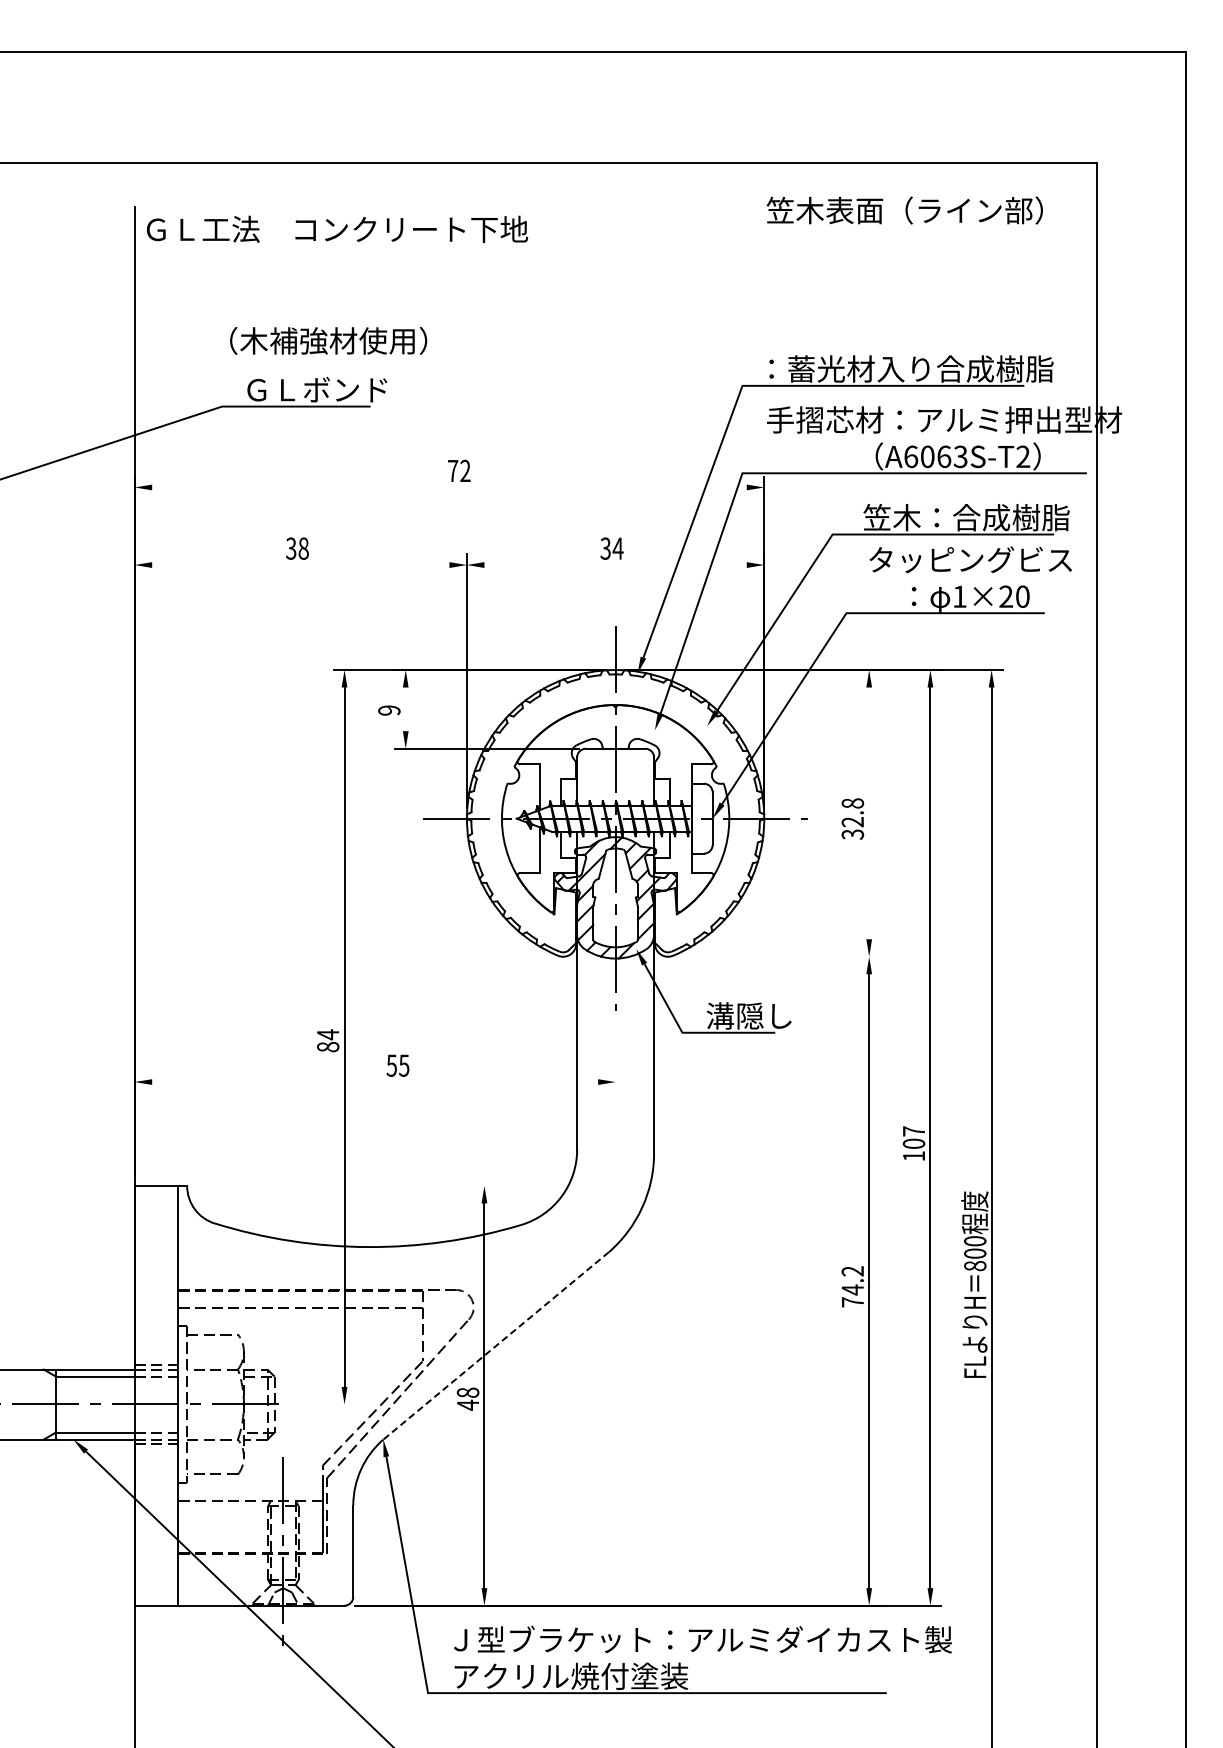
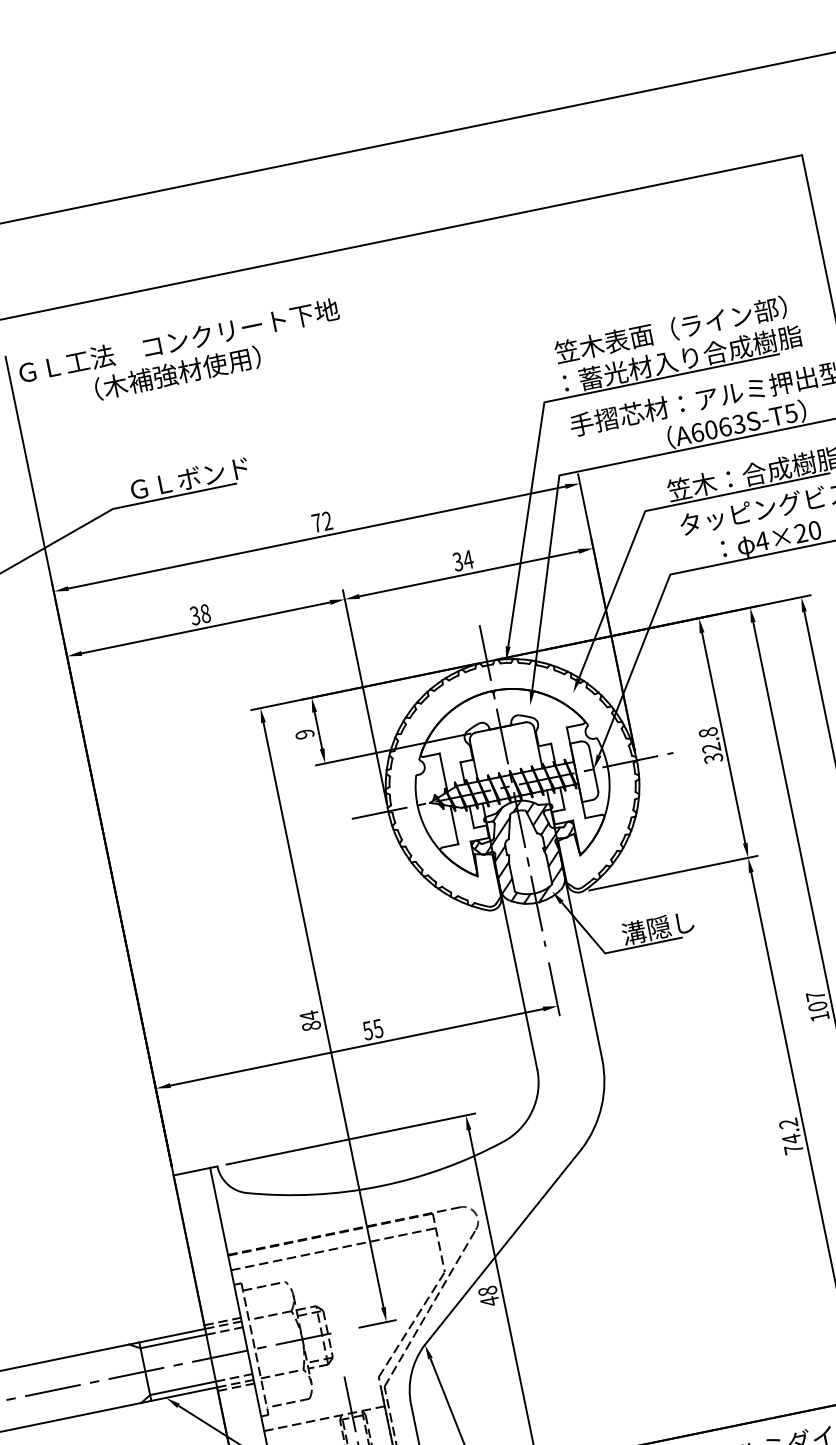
text: (904, 210) -> (670, 329), moved
text: (328, 340) -> (177, 372), moved
text: (1023, 456) -> (791, 413), A6063S-T2 -> A6063S-T5
line: (449, 487) -> (316, 537), added
line: (300, 565) -> (205, 628), added
line: (615, 565) -> (469, 574), added
text: (959, 596) -> (761, 541), 1×20 -> 4×20
line: (405, 709) -> (318, 730), added
line: (869, 813) -> (723, 738), added
line: (779, 956) -> (673, 873), added
line: (615, 1062) -> (554, 989), added
line: (375, 1082) -> (357, 1047), added
line: (346, 1185) -> (350, 1138), added
line: (496, 1345) -> (503, 1246), dashed -> solid
line: (333, 1404) -> (377, 1323), added

